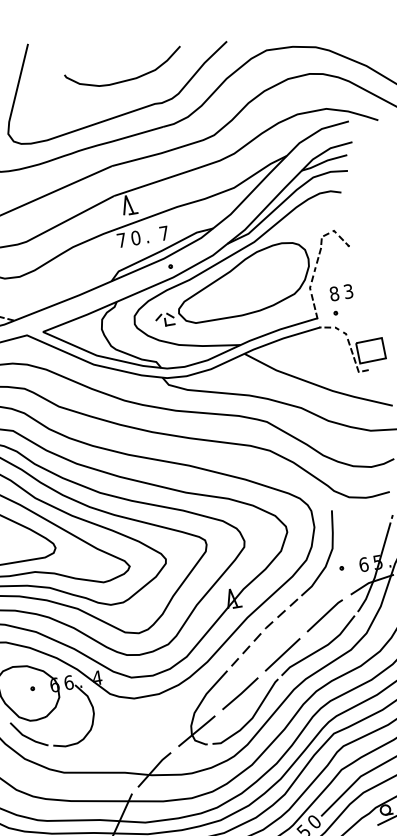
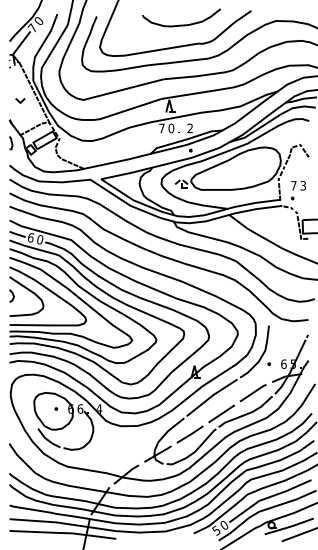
text: (163, 233) -> (189, 128), 7 -> 2
text: (333, 293) -> (293, 185), 8 -> 7
line: (262, 631) -> (211, 396), dashed -> solid

